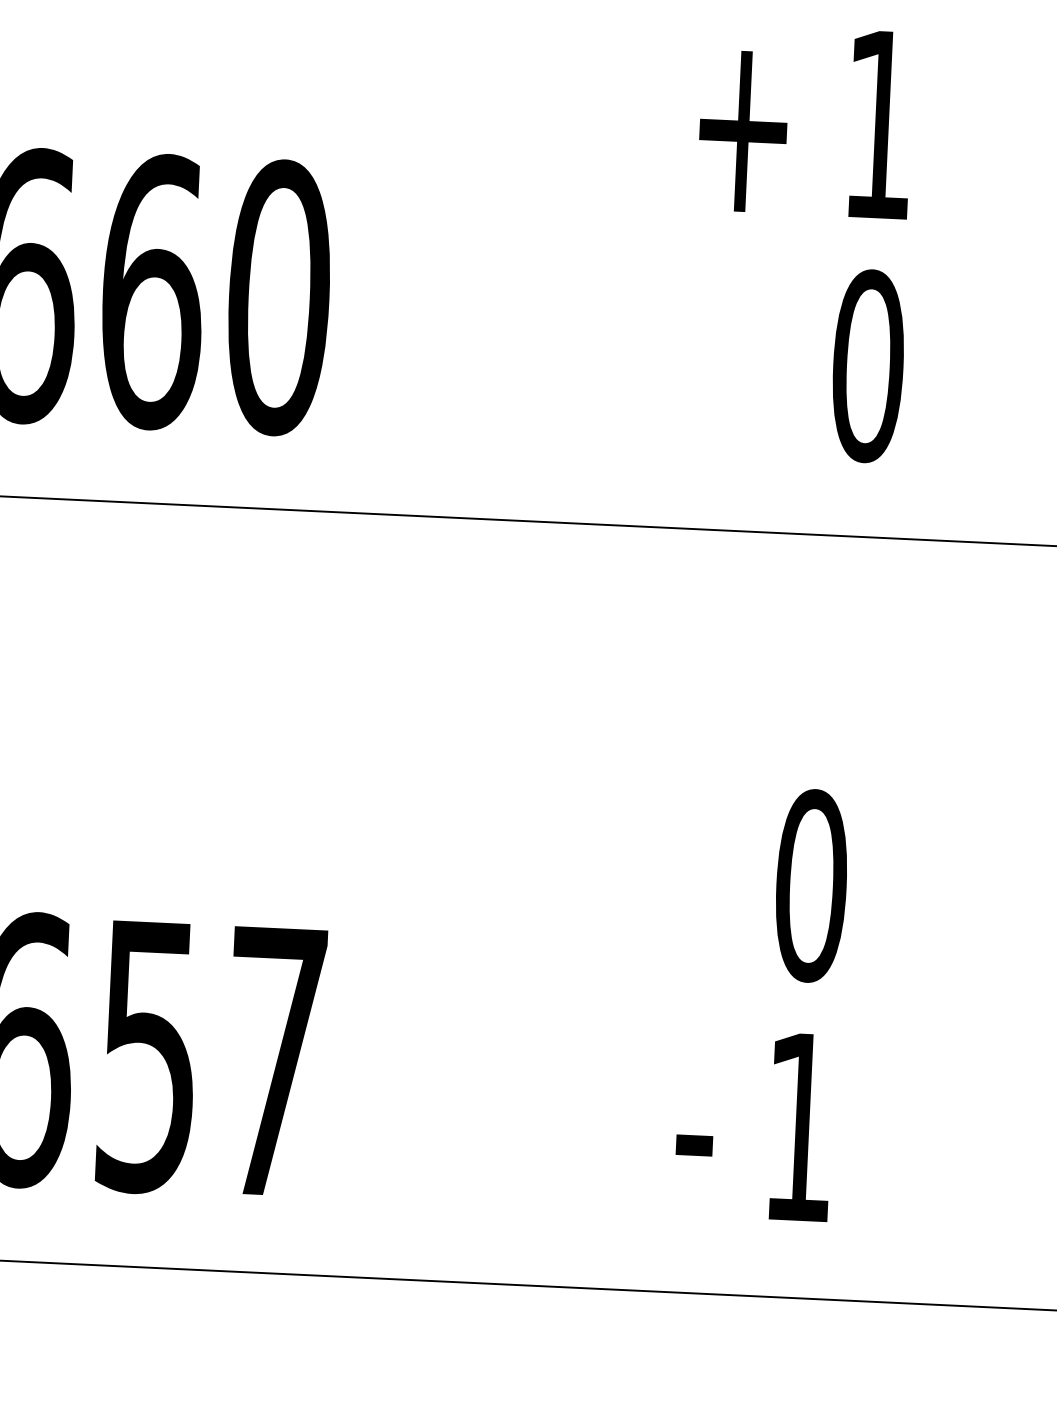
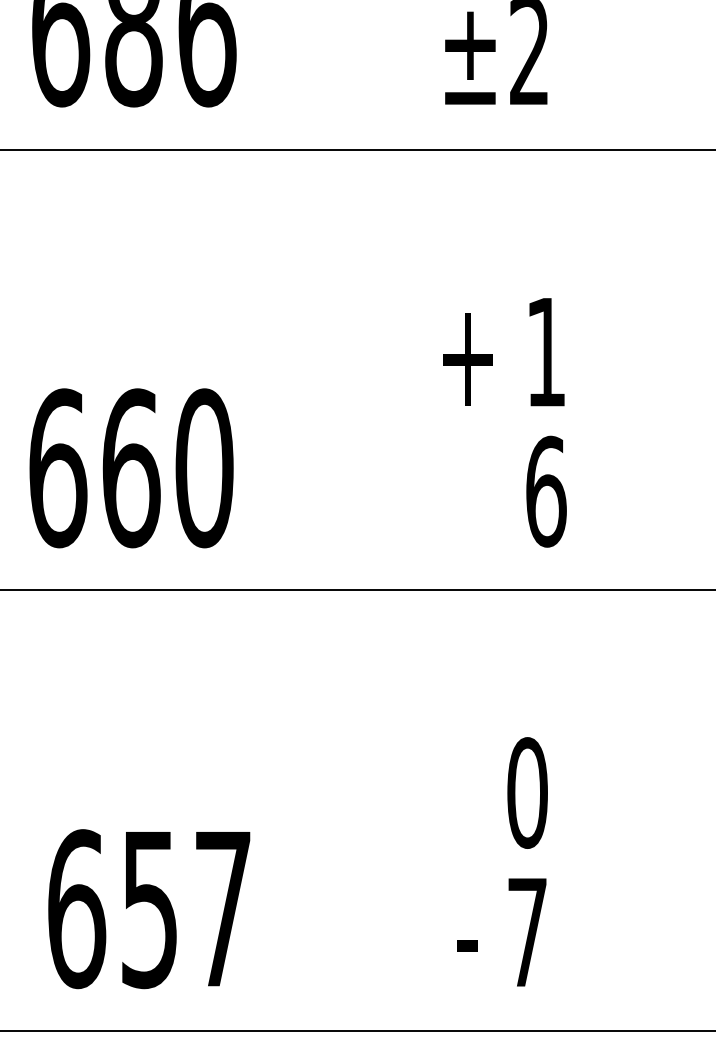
text: (868, 365) -> (546, 491), 0 -> 6
text: (799, 1127) -> (527, 932), 1 -> 7

